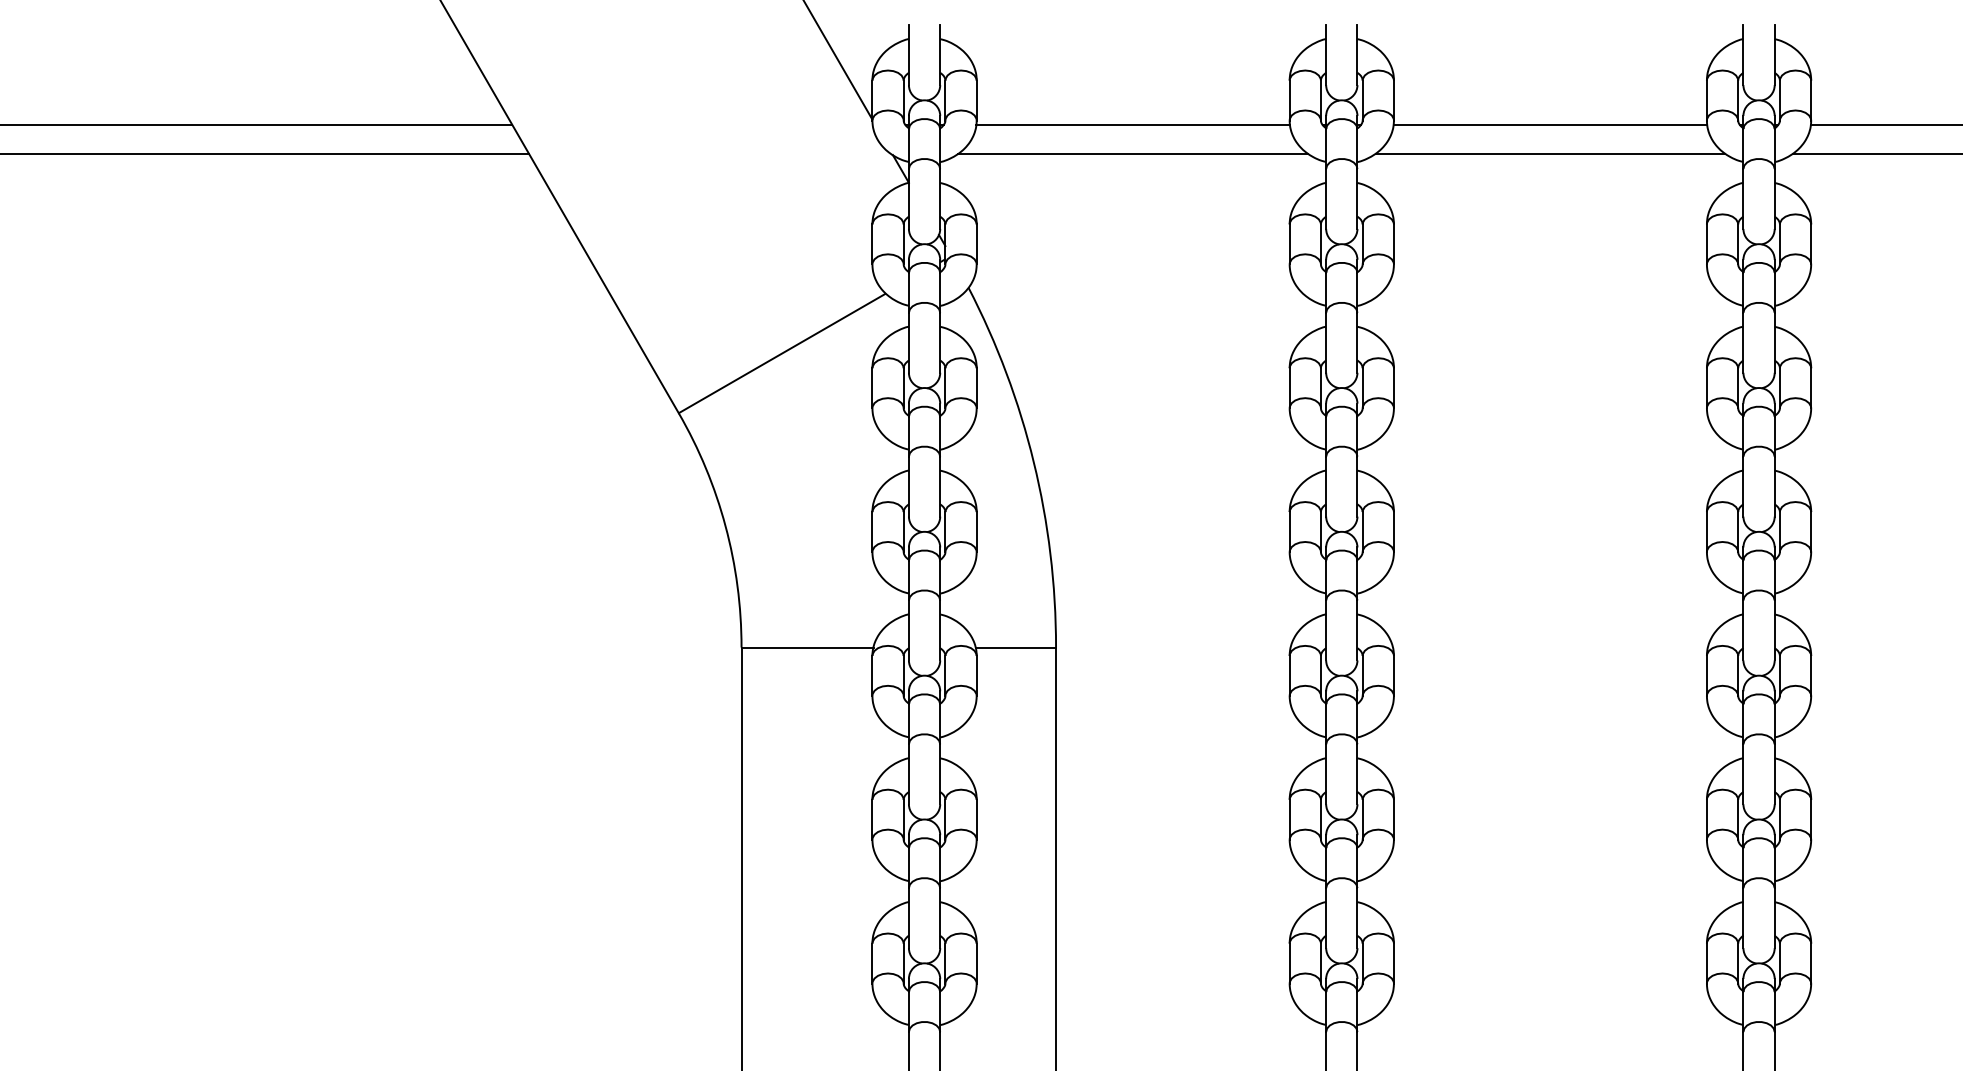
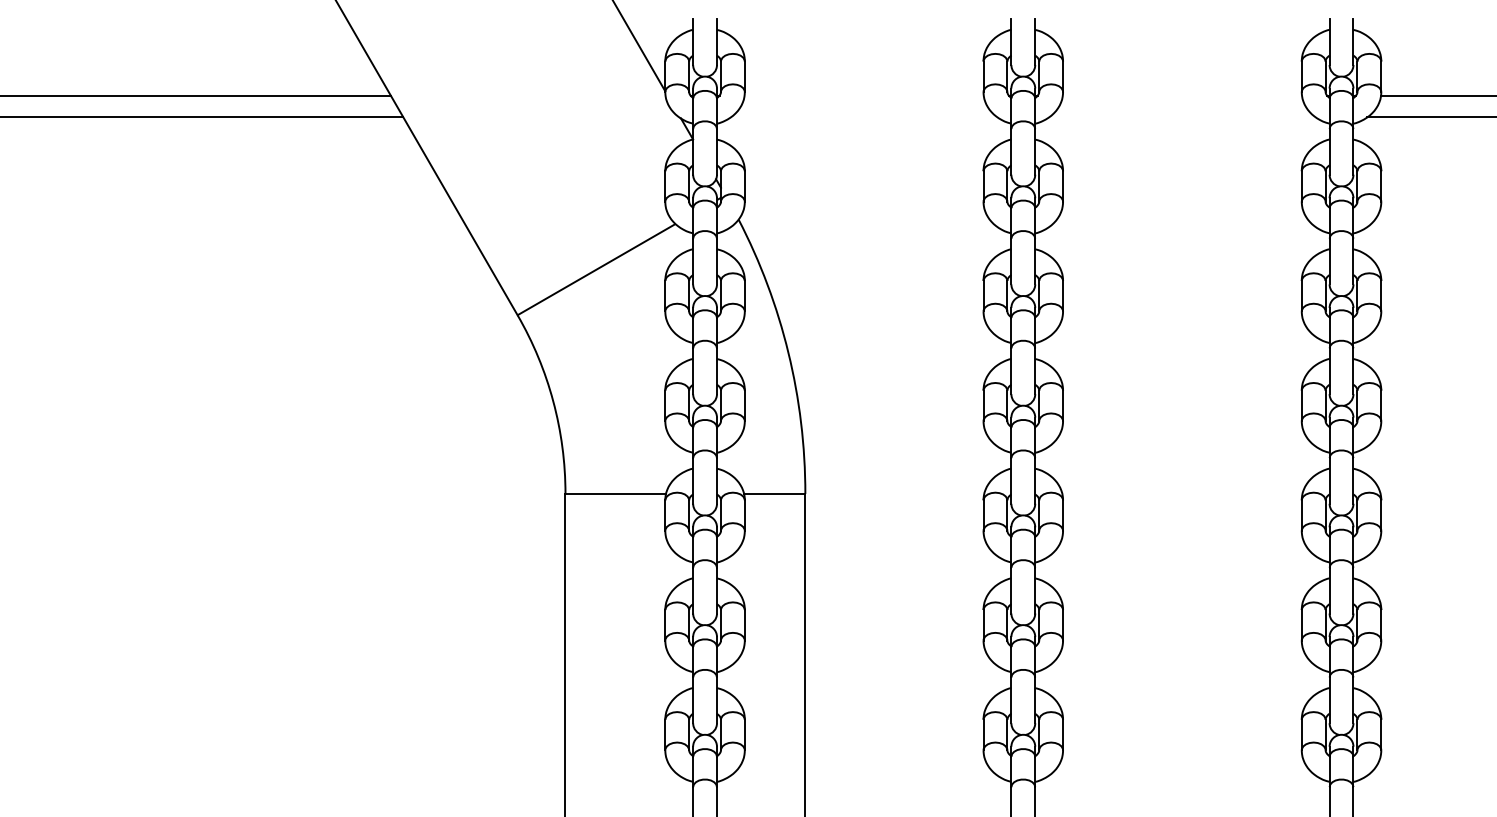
line: (1132, 125) -> (863, 95), removed
line: (1550, 125) -> (1182, 95), removed
line: (1133, 153) -> (864, 117), removed
line: (1550, 153) -> (1182, 117), removed

